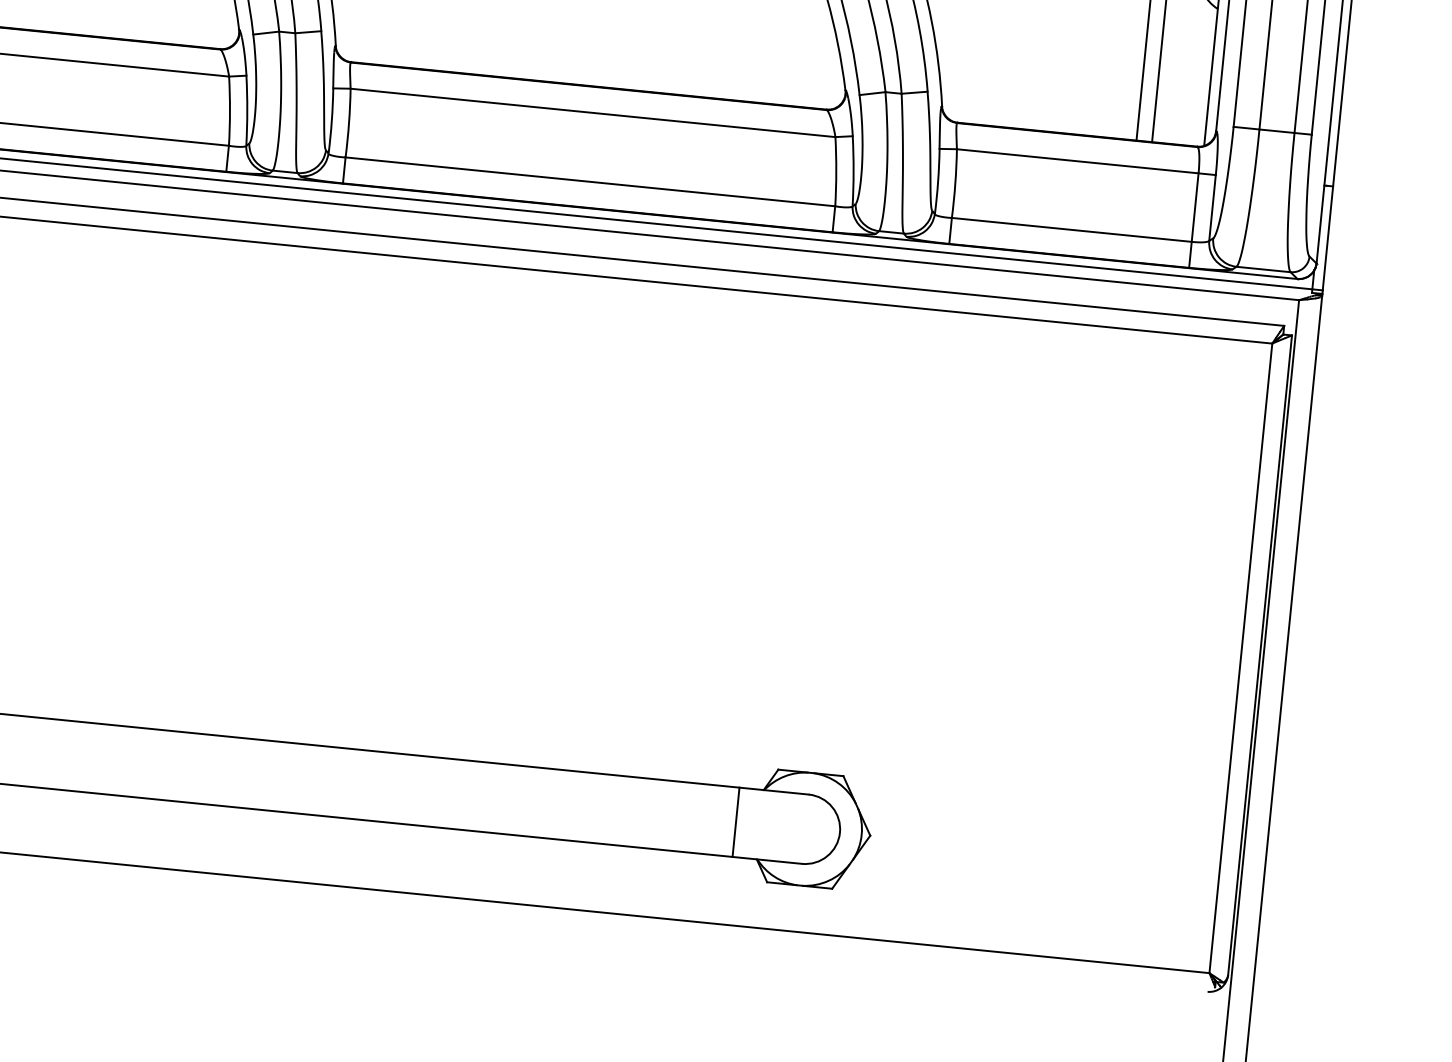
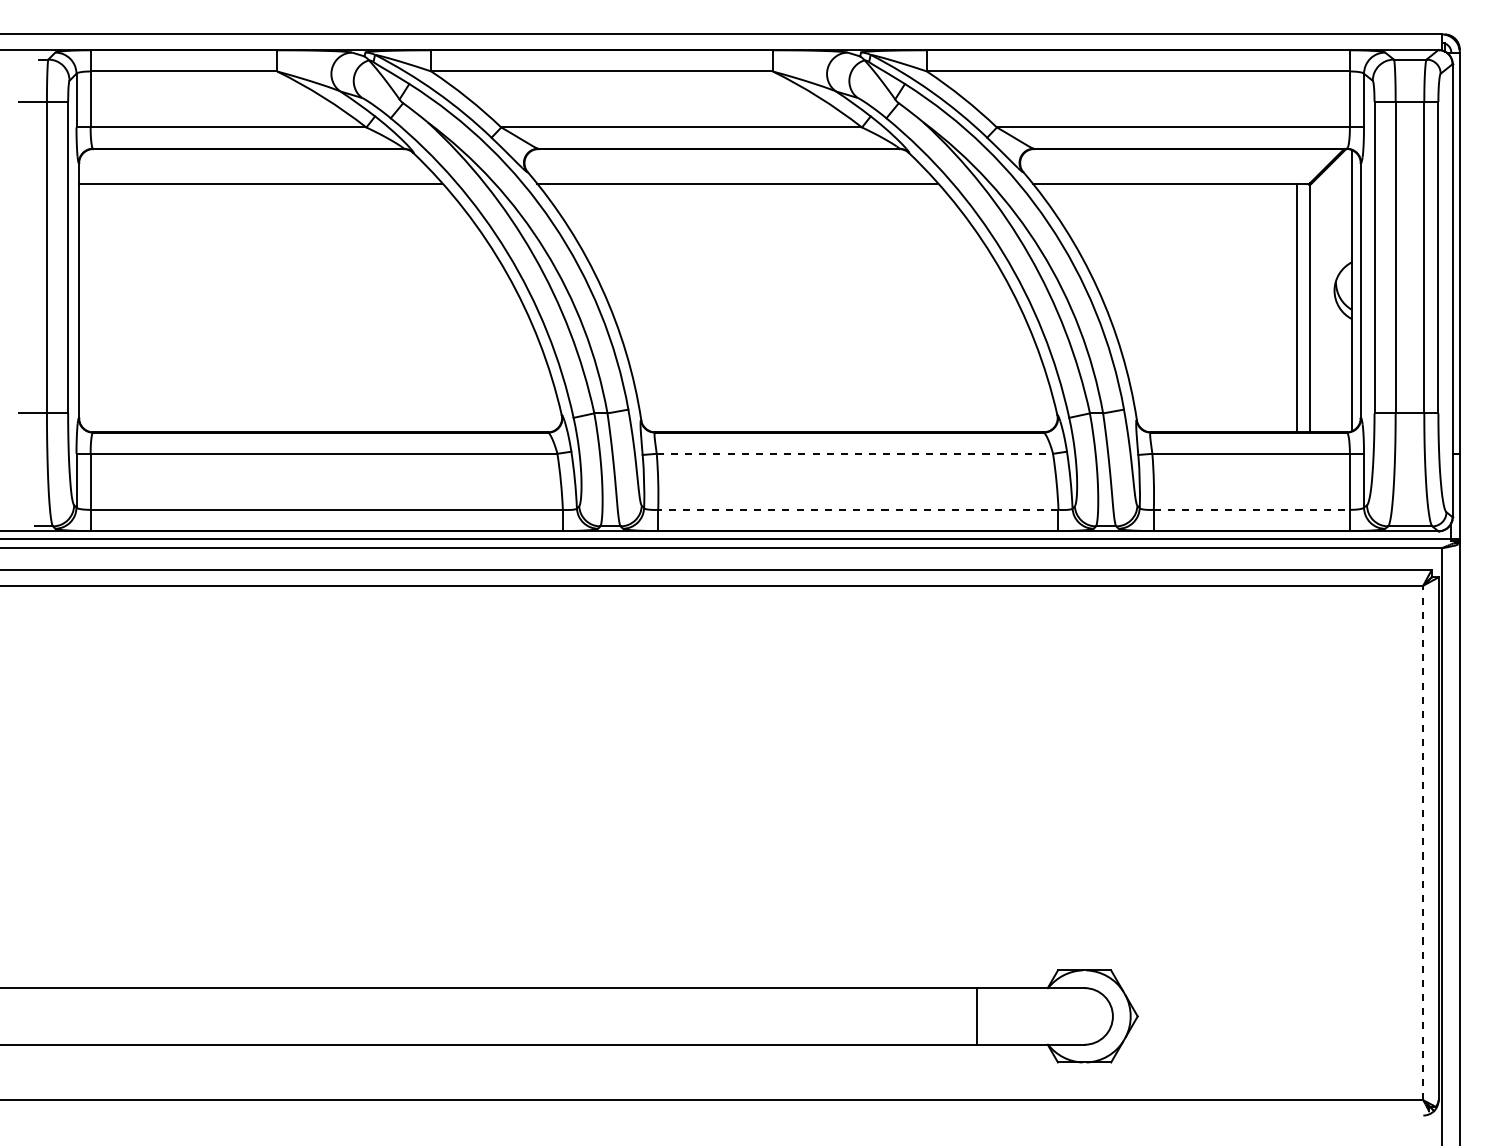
line: (593, 112) -> (855, 453), solid -> dashed
line: (589, 181) -> (857, 509), solid -> dashed
line: (1072, 229) -> (1252, 509), solid -> dashed
line: (1241, 657) -> (1423, 842), solid -> dashed
line: (735, 822) -> (976, 1016), moved

